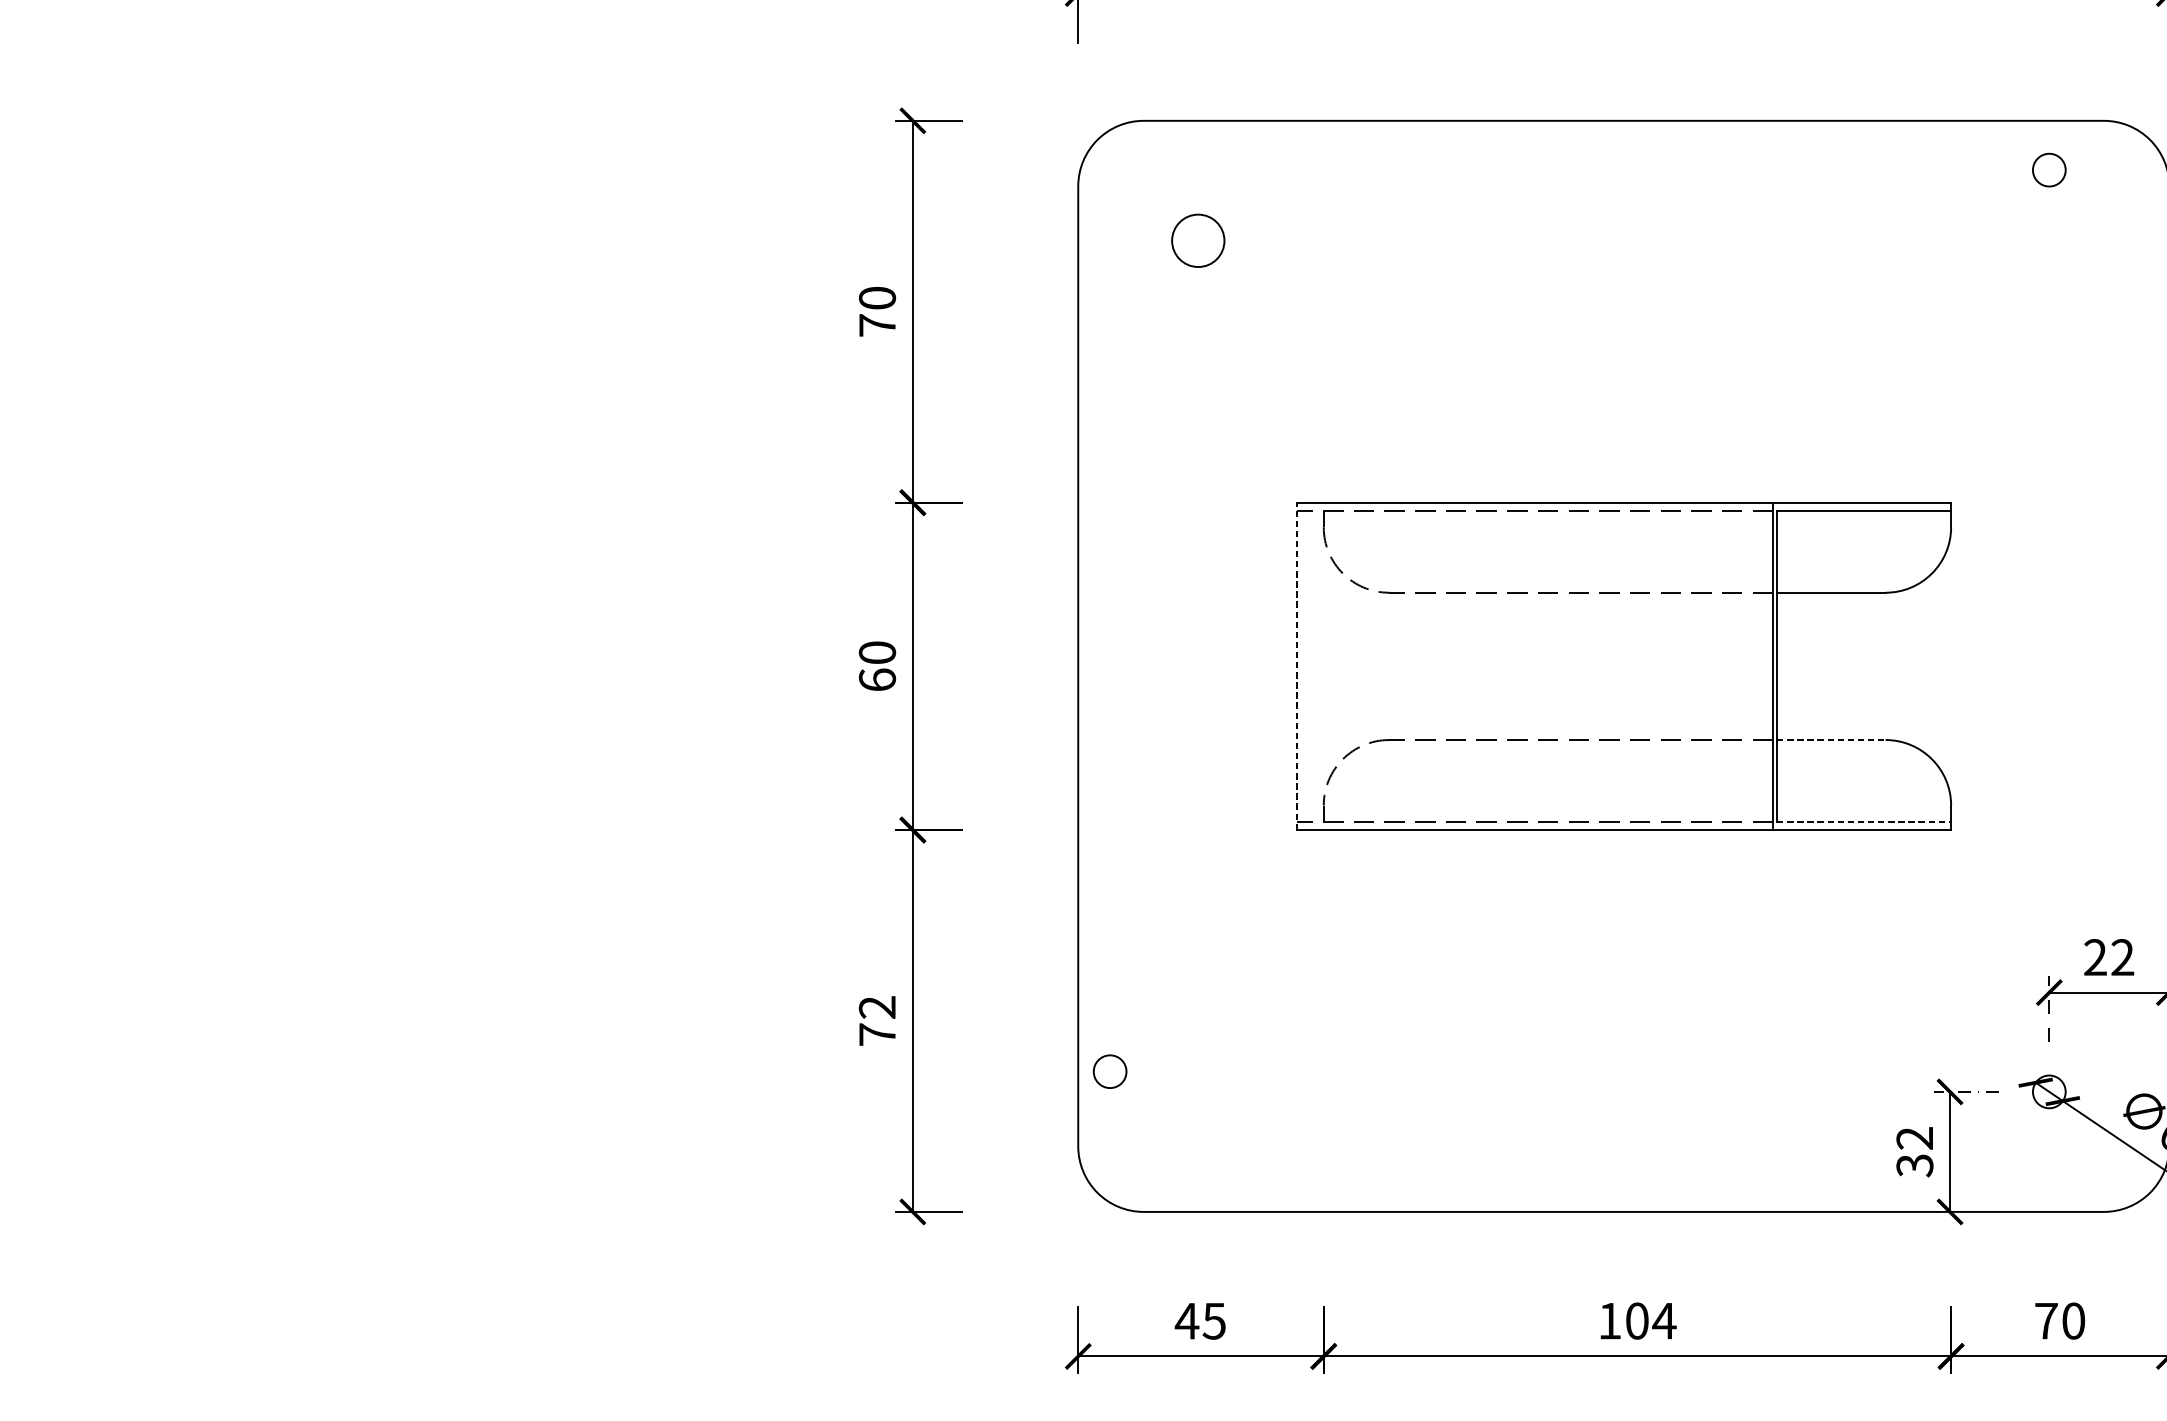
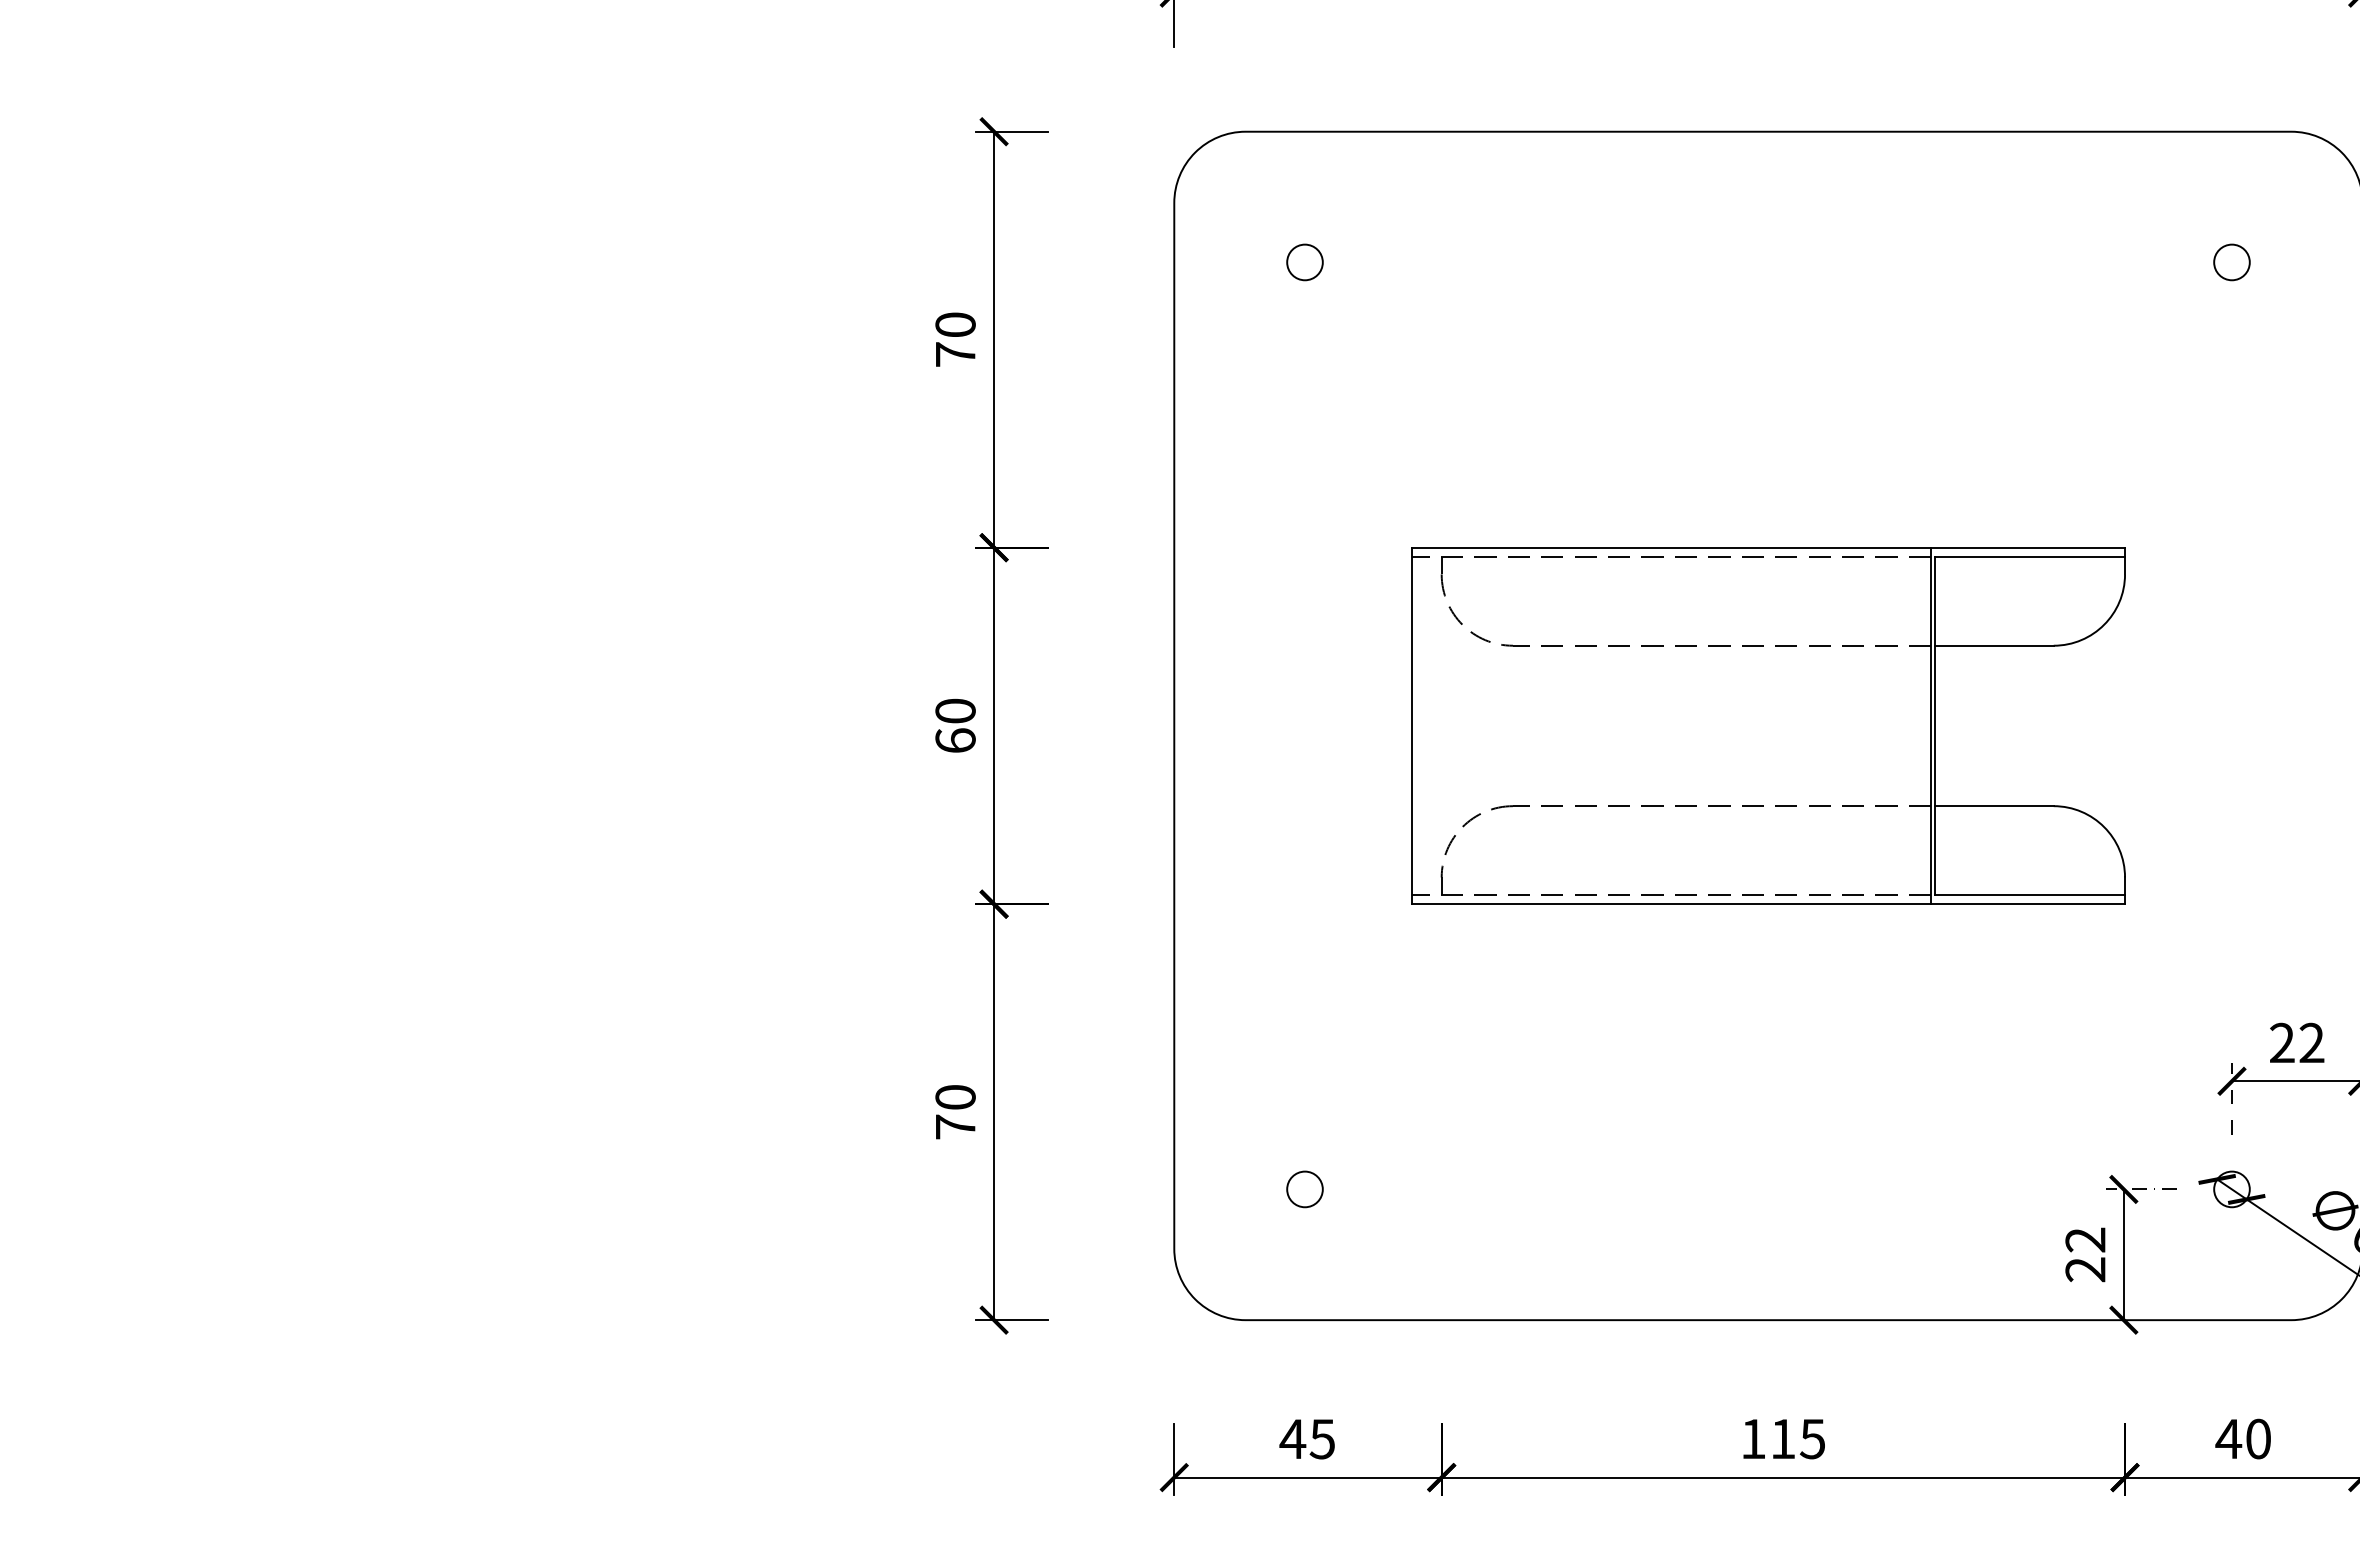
circle: (2048, 170) -> (2231, 262), moved
circle: (1197, 240) -> (1304, 262), size x0.62
line: (1296, 665) -> (1412, 725), dashed -> solid
line: (1832, 740) -> (1995, 806), dashed -> solid
line: (1864, 822) -> (2030, 895), dashed -> solid
text: (877, 1007) -> (955, 1097), 72 -> 70
circle: (1109, 1071) -> (1304, 1189), moved
text: (1914, 1165) -> (2085, 1269), 32 -> 22
text: (1651, 1320) -> (1798, 1438), 104 -> 115
text: (2046, 1320) -> (2228, 1438), 70 -> 40

